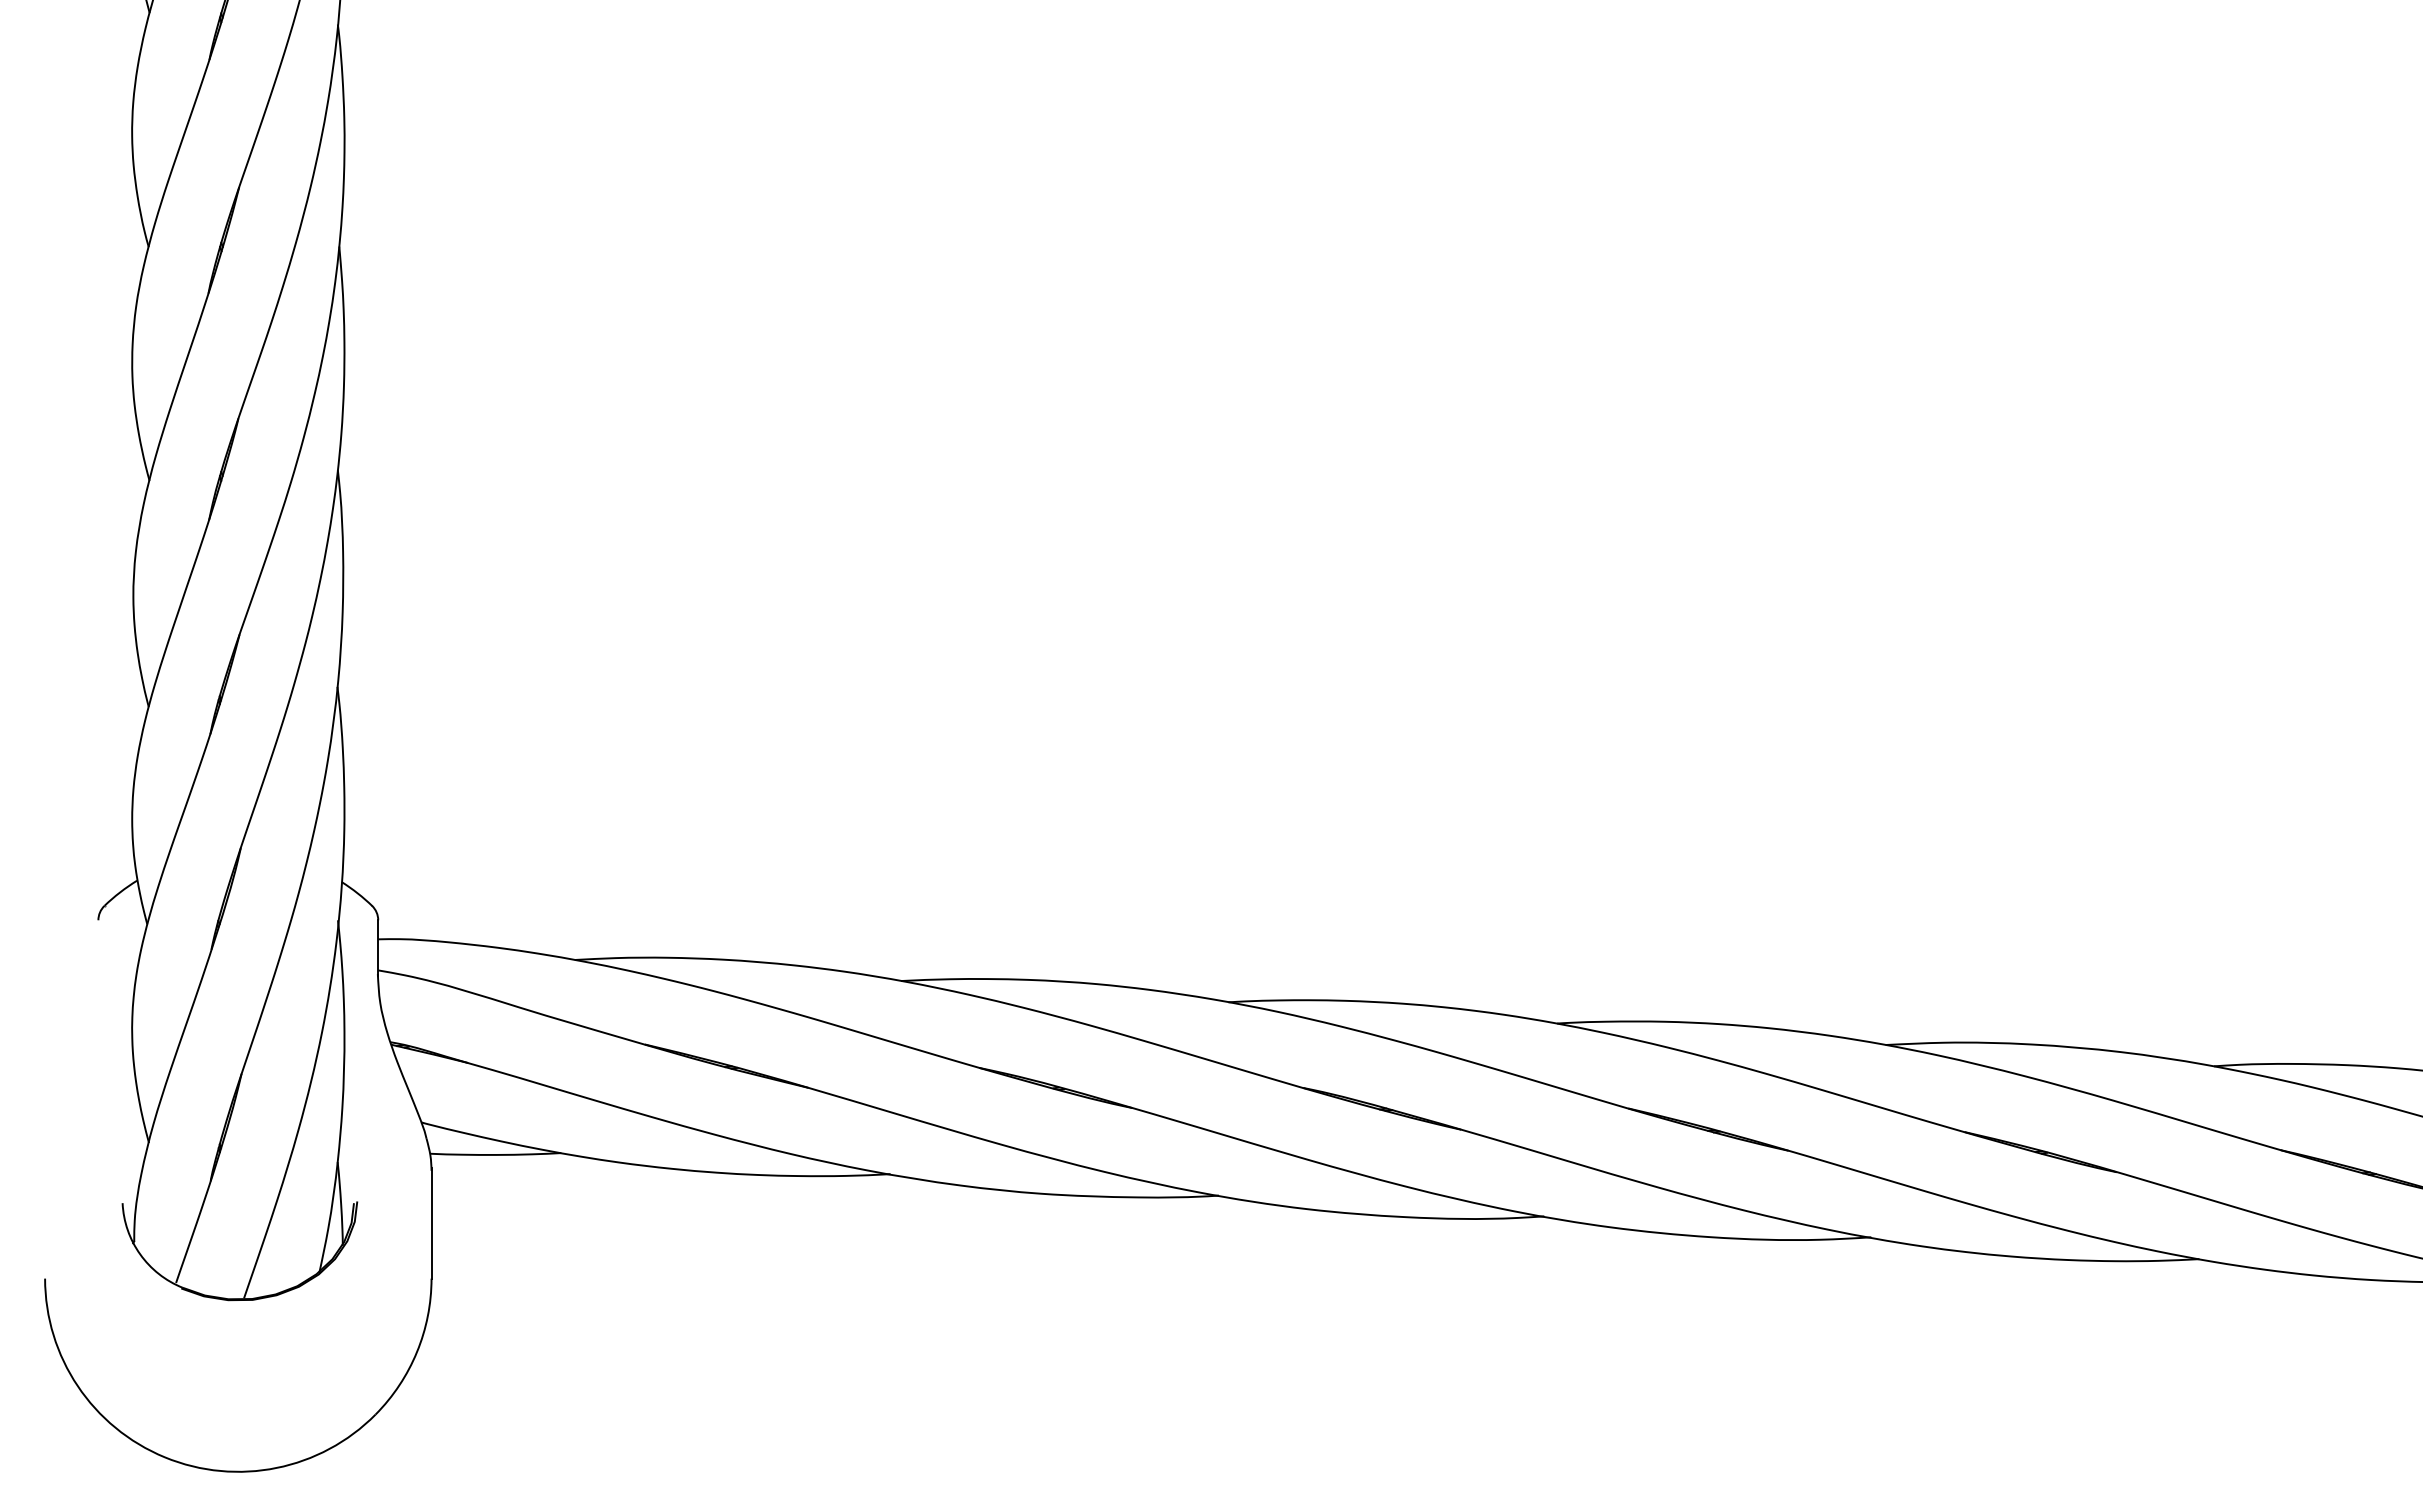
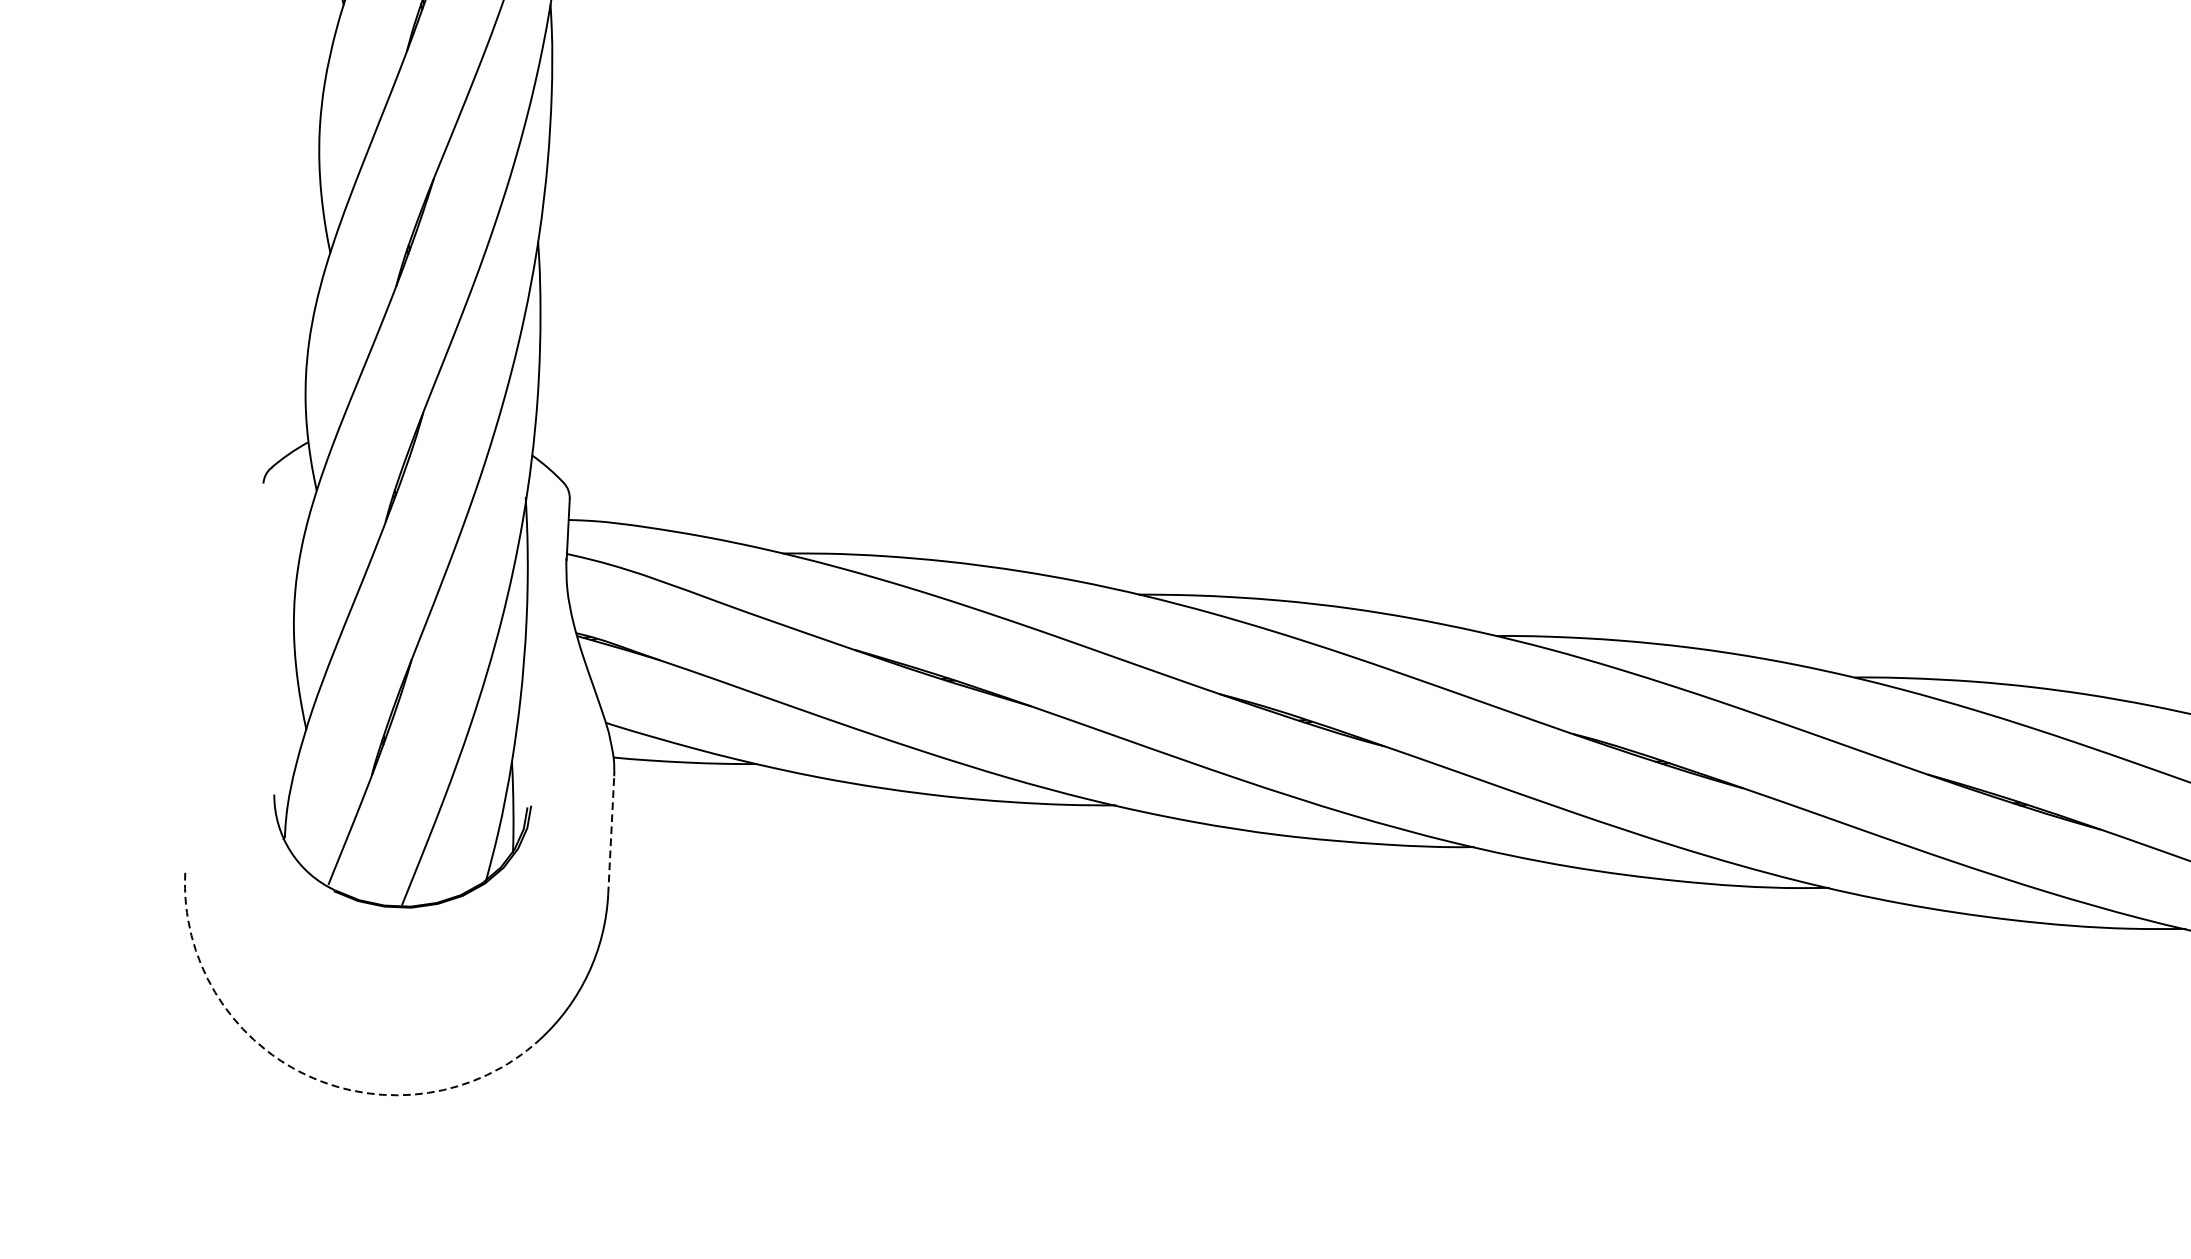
line: (431, 1222) -> (611, 832), solid -> dashed
arc: (164, 1457) -> (306, 1075), solid -> dashed

